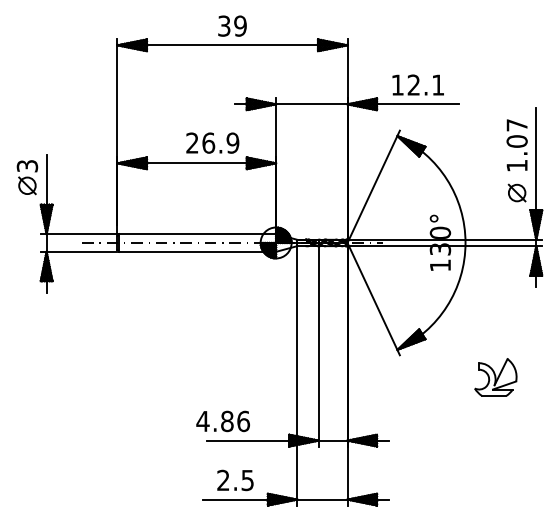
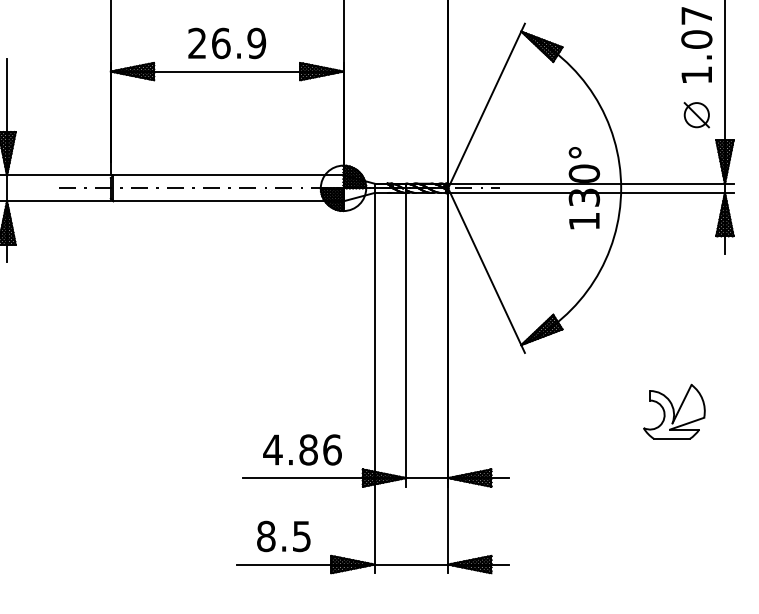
text: (212, 142) -> (226, 42), moved
part: (495, 377) -> (673, 411), moved
text: (222, 421) -> (301, 450), moved
text: (223, 480) -> (266, 536), 2.5 -> 8.5

